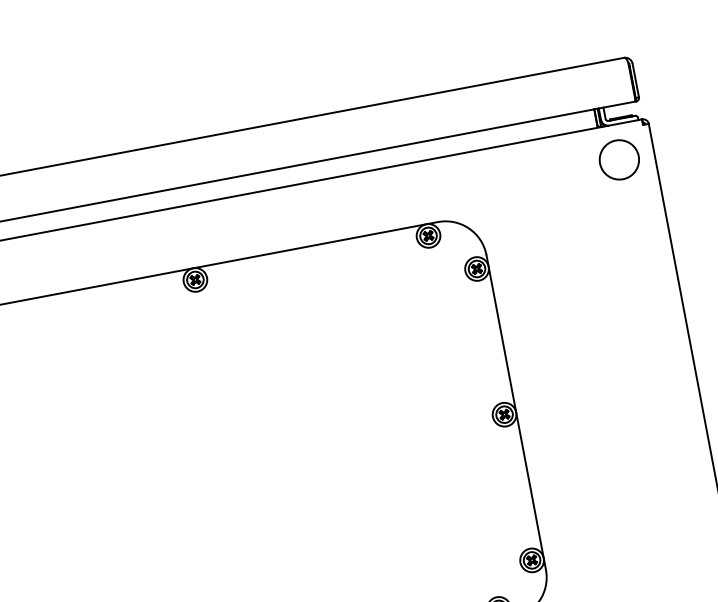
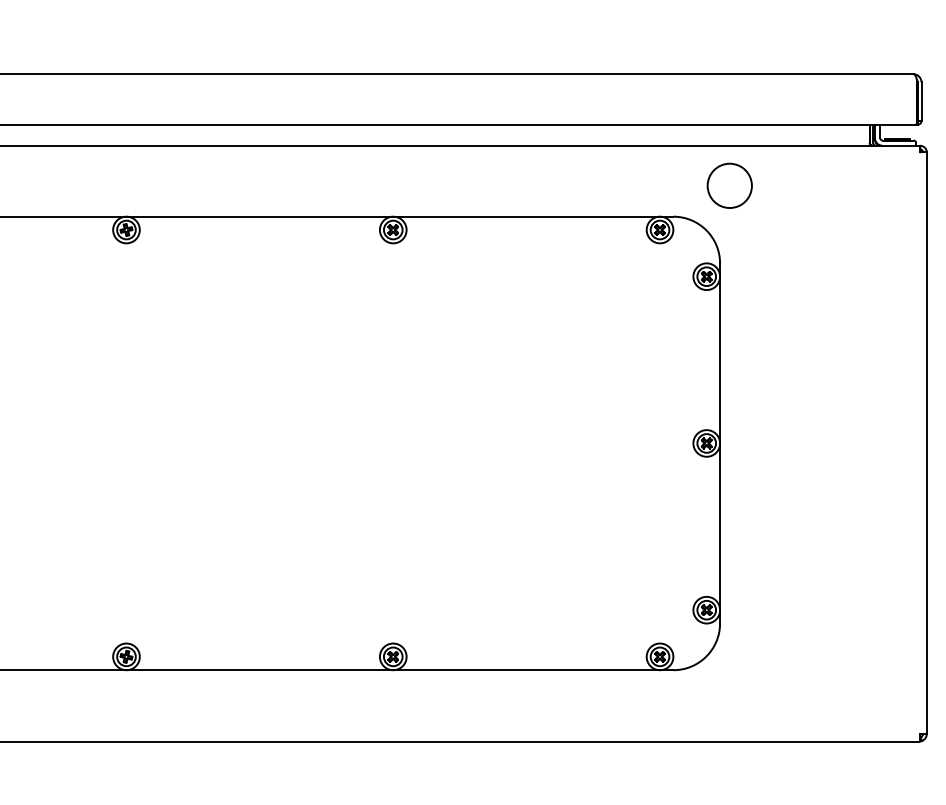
circle: (619, 159) -> (729, 185), moved

